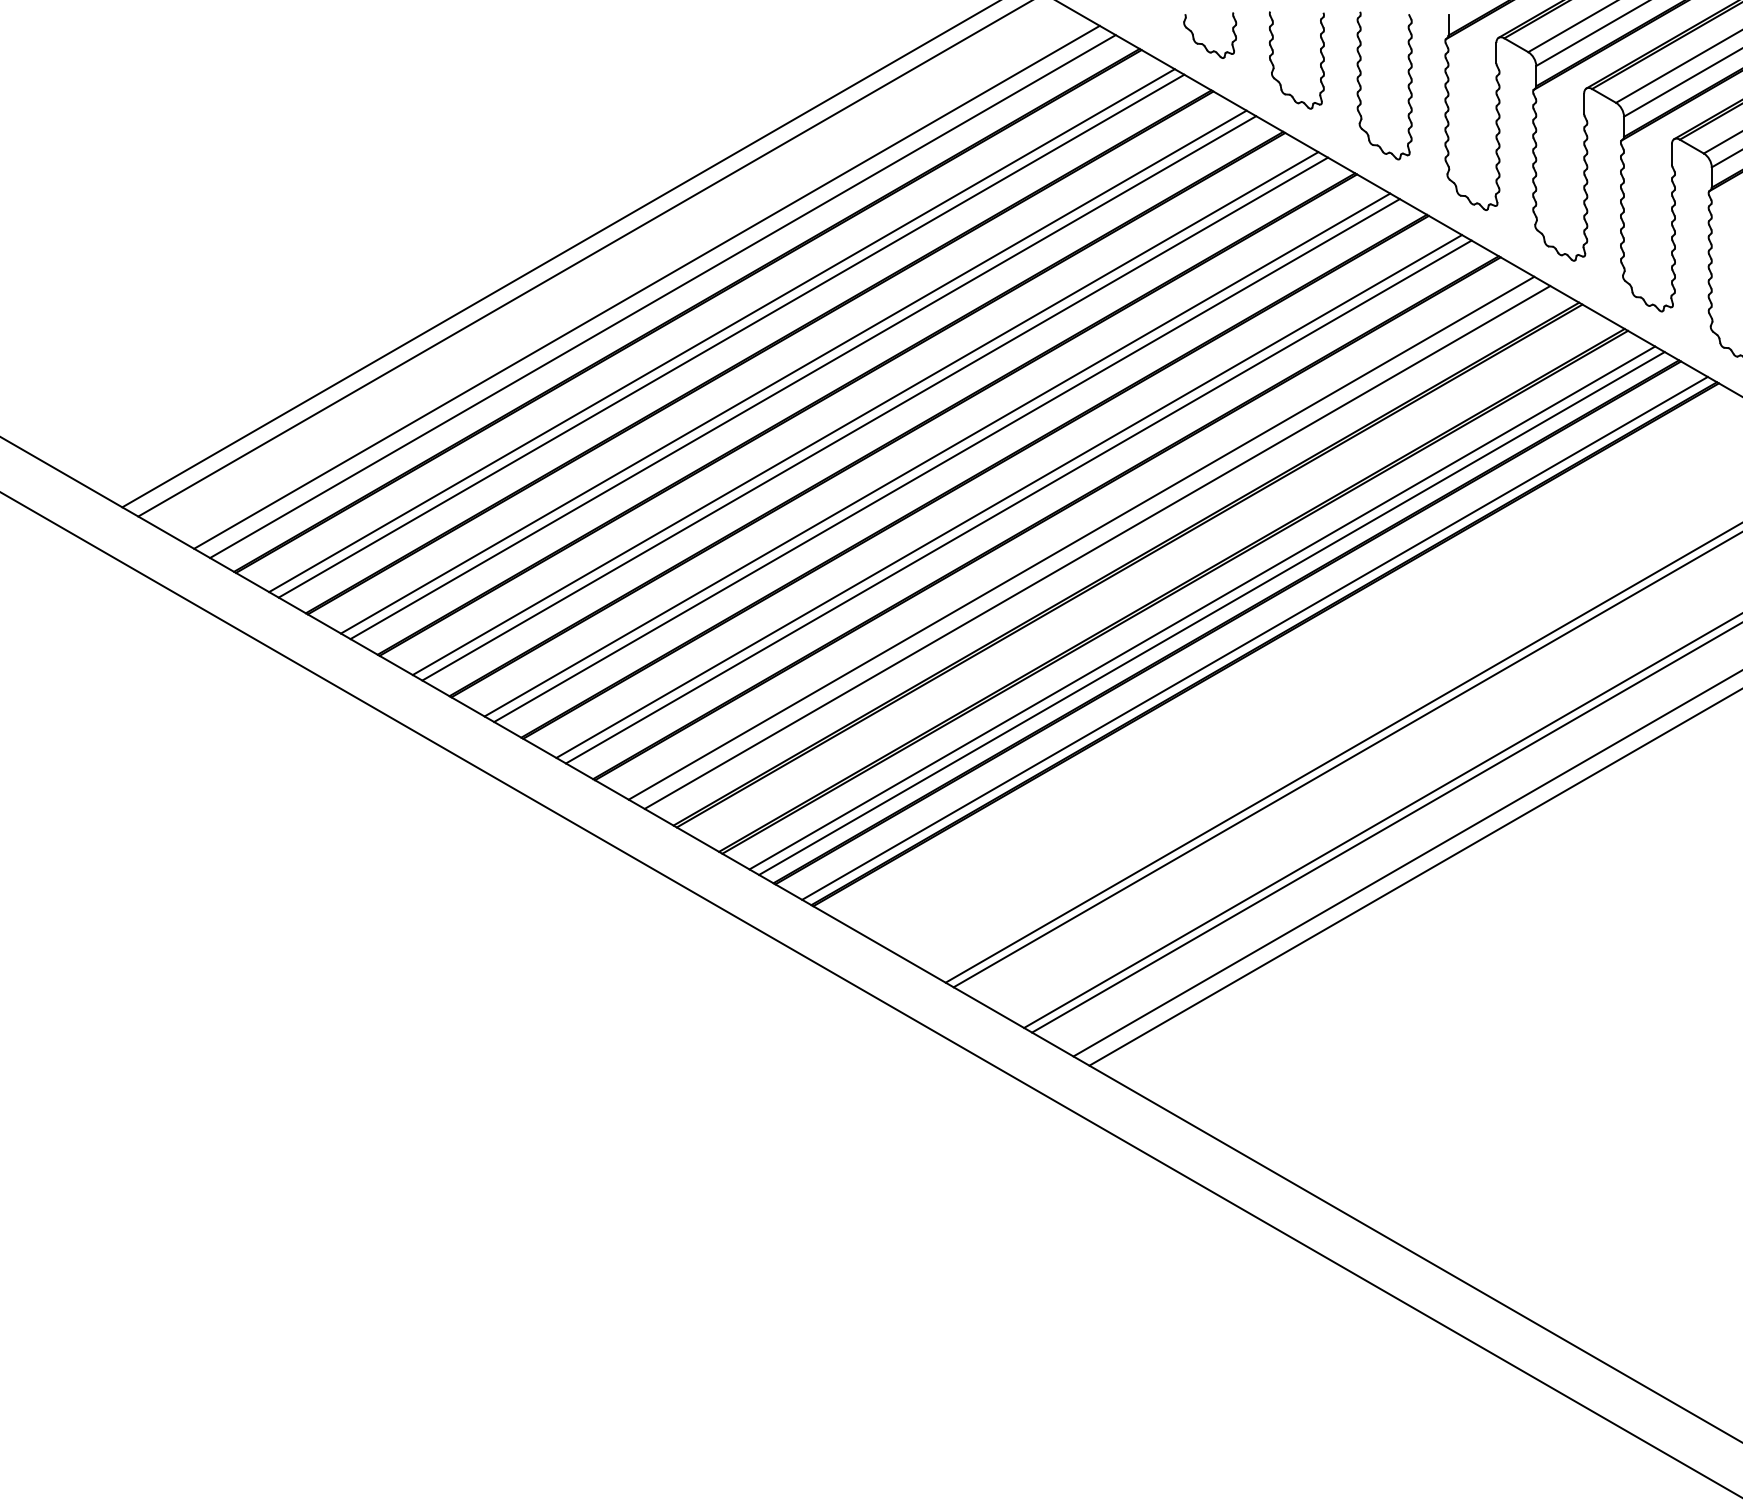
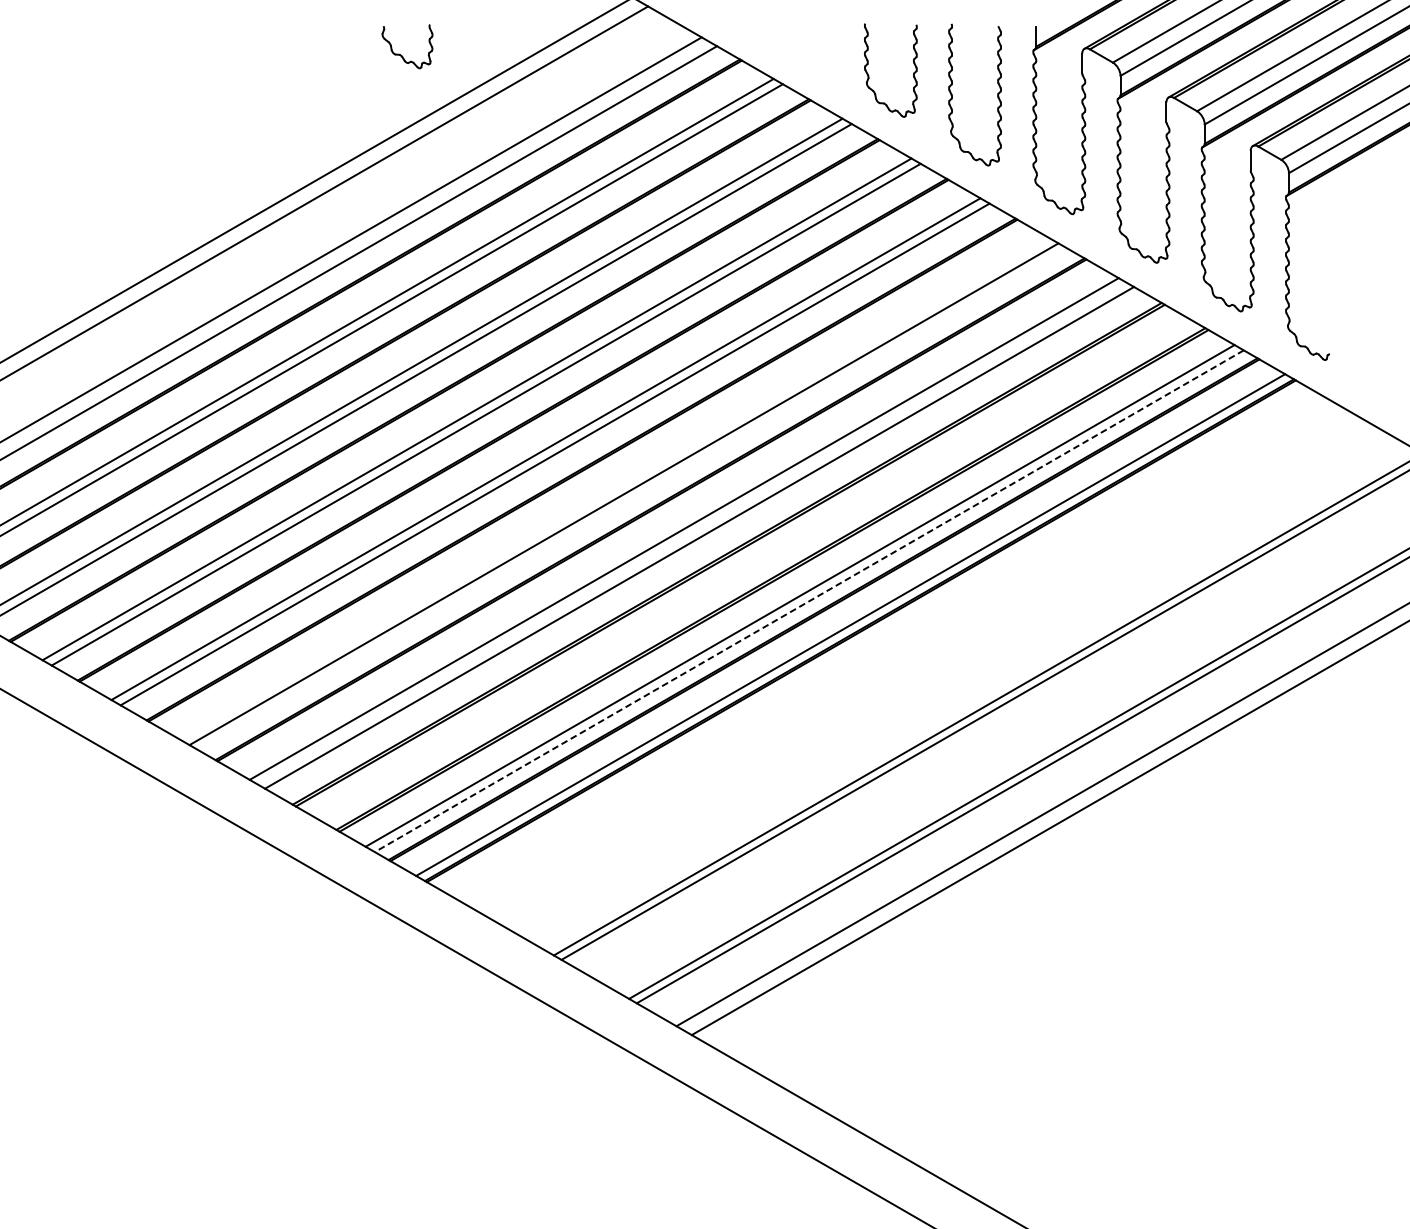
part: (1203, 43) -> (401, 54), moved
line: (1009, 496) -> (615, 488), removed
line: (1211, 613) -> (808, 601), solid -> dashed

